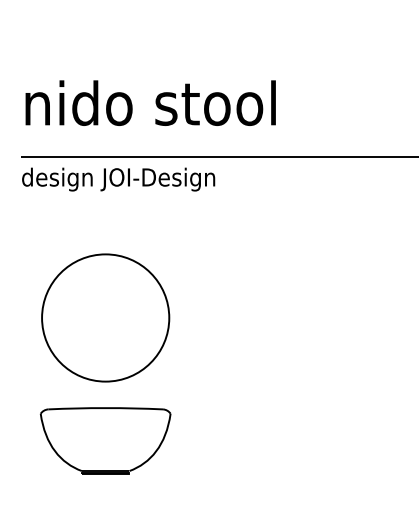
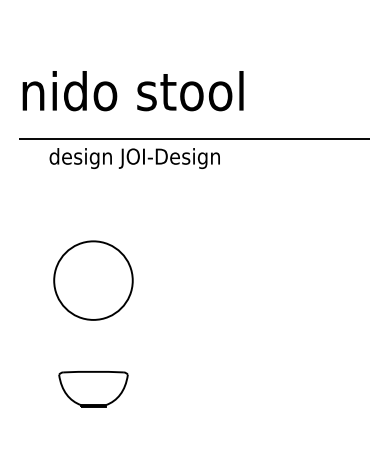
text: (118, 179) -> (134, 158), moved
circle: (105, 317) -> (93, 280), size x0.7
part: (105, 440) -> (93, 388), size x0.6

